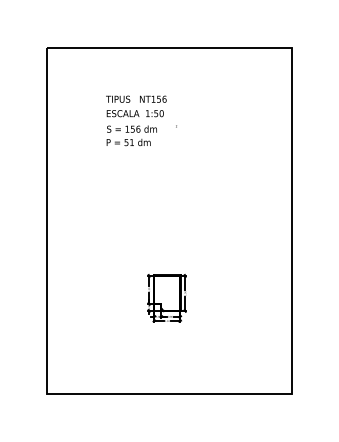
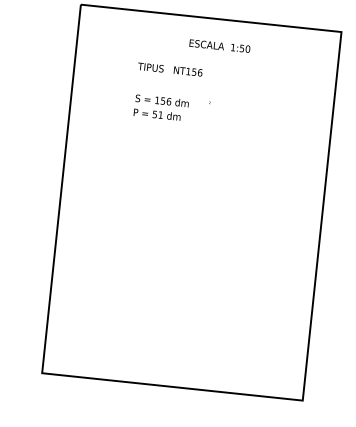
text: (134, 113) -> (219, 46), moved
part: (166, 298) -> (179, 284), removed

